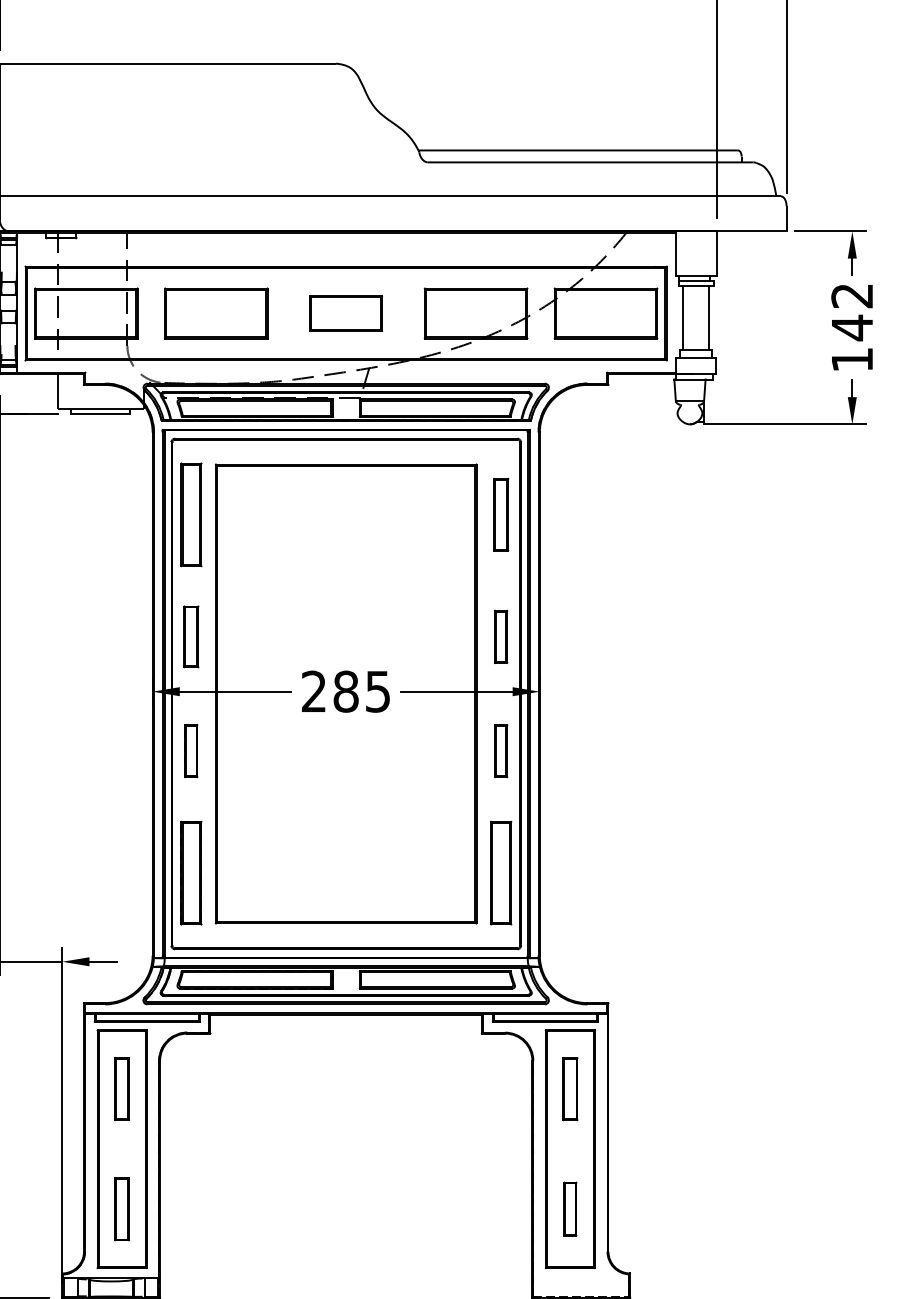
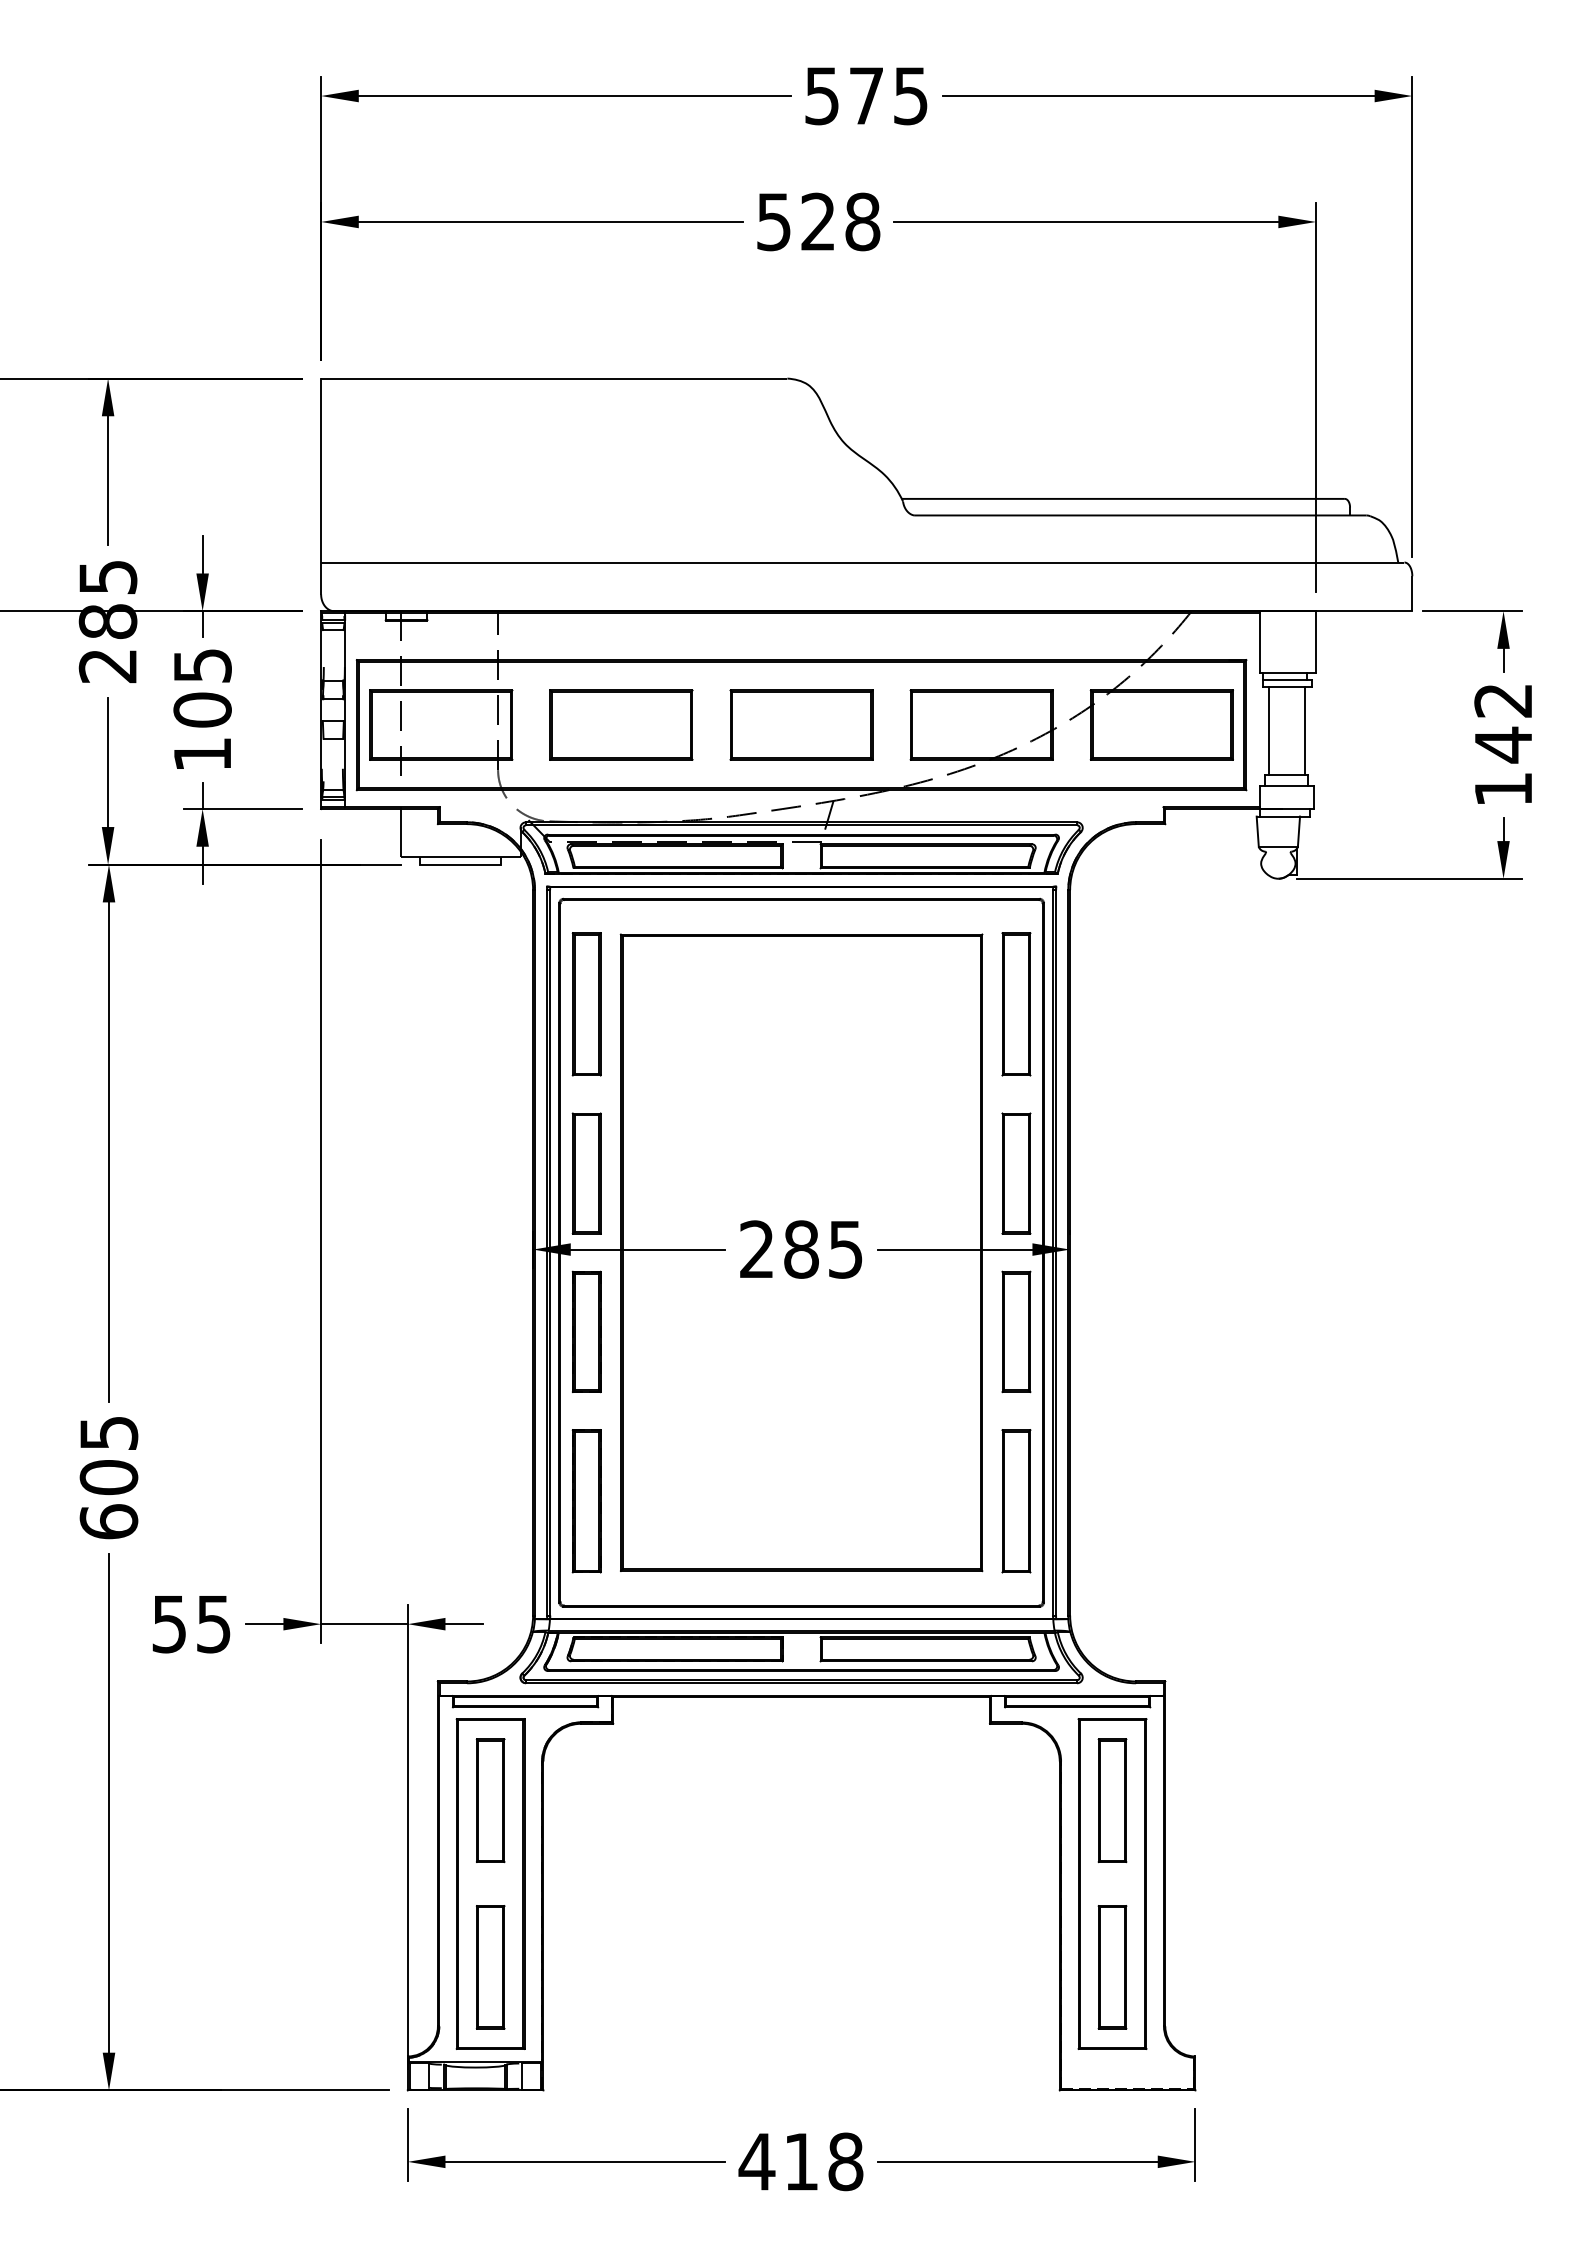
part: (346, 313) -> (801, 724), size x1.43
part: (501, 514) -> (1016, 1004), size x1.43
part: (191, 636) -> (586, 1173), size x1.43
part: (501, 636) -> (1016, 1173), size x1.67
part: (191, 750) -> (586, 1331), size x1.67
part: (501, 750) -> (1016, 1331), size x1.67
part: (121, 1088) -> (490, 1800), size x1.43
part: (570, 1088) -> (1112, 1800), size x1.43
part: (121, 1209) -> (490, 1967), size x1.43
part: (570, 1209) -> (1112, 1967), size x1.67

